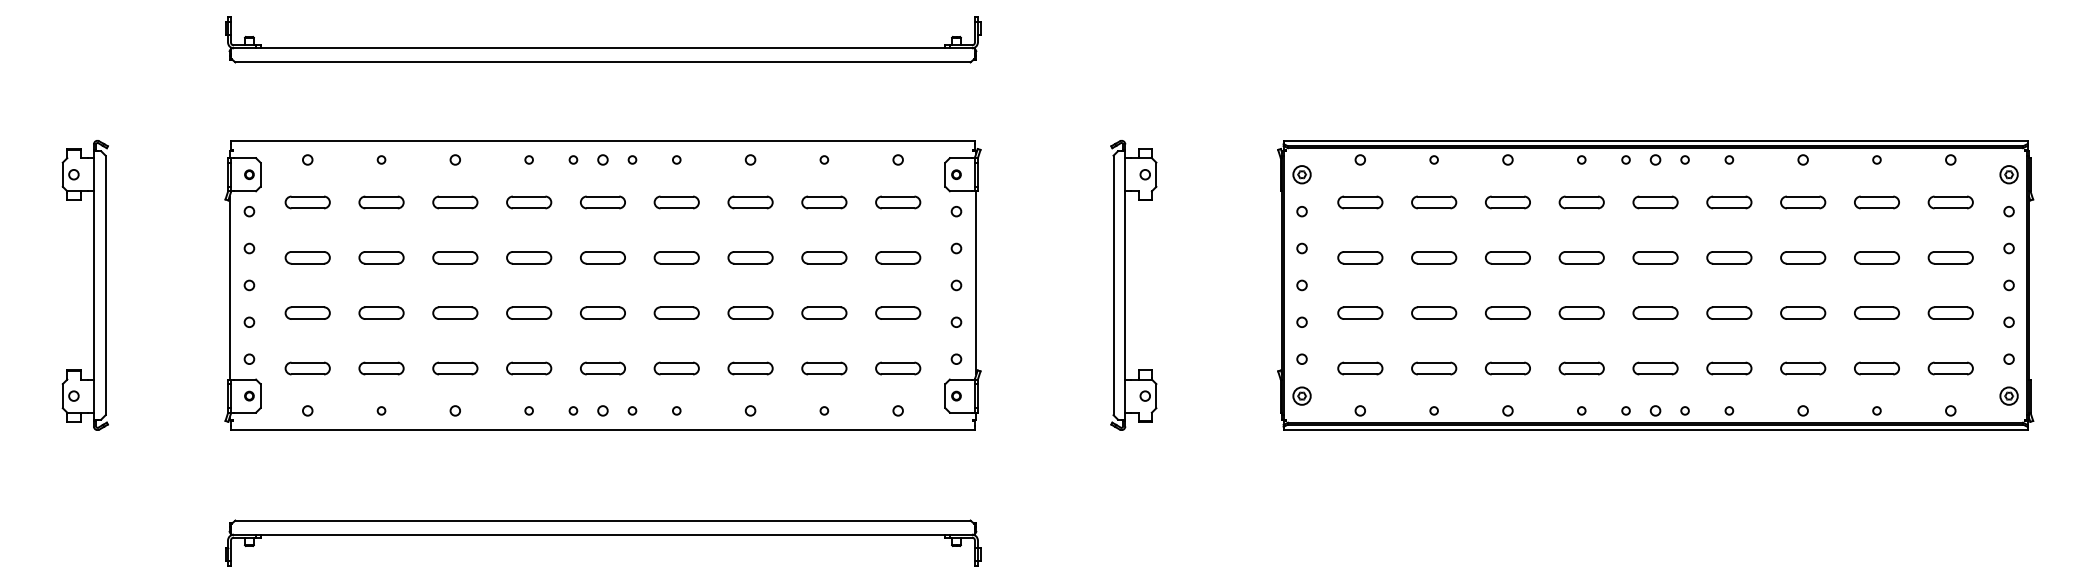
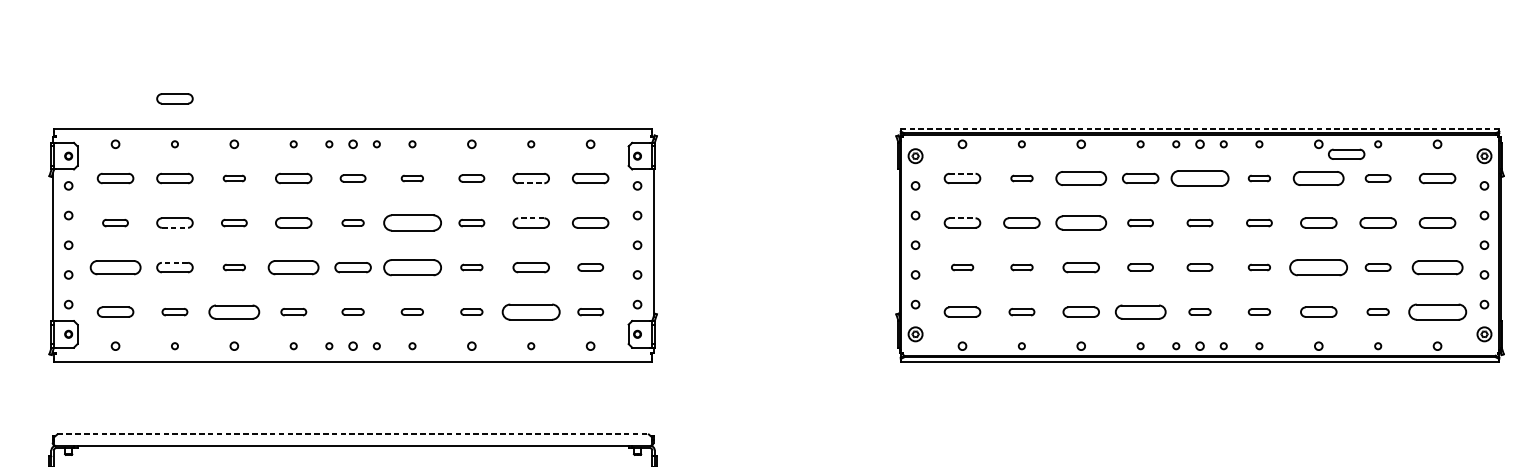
part: (603, 47) -> (353, 53), removed
part: (381, 103) -> (174, 98), added
line: (1655, 140) -> (1199, 128), solid -> dashed
part: (1837, 172) -> (1346, 154), added
line: (1360, 196) -> (962, 173), solid -> dashed
part: (455, 202) -> (234, 178), size x0.6
part: (602, 202) -> (352, 178), size x0.7
part: (676, 202) -> (412, 178), size x0.6
part: (750, 202) -> (471, 178), size x0.7
part: (1434, 202) -> (1022, 178), size x0.6
part: (1507, 202) -> (1080, 178), size x1.4
part: (1655, 202) -> (1199, 178), size x1.6
part: (1729, 202) -> (1259, 178), size x0.6
part: (1803, 202) -> (1319, 178), size x1.4
part: (1876, 202) -> (1377, 178), size x0.7
line: (824, 208) -> (531, 183), solid -> dashed
line: (823, 251) -> (530, 217), solid -> dashed
line: (1360, 251) -> (962, 217), solid -> dashed
part: (307, 257) -> (115, 222), size x0.7
part: (455, 257) -> (234, 222), size x0.7
part: (602, 257) -> (352, 222), size x0.6
part: (676, 257) -> (412, 222), size x1.6
part: (750, 257) -> (471, 222), size x0.7
part: (1507, 257) -> (1080, 222), size x1.4
part: (1581, 257) -> (1140, 222), size x0.7
part: (1655, 257) -> (1199, 222), size x0.7
part: (1729, 257) -> (1259, 222), size x0.7
line: (382, 263) -> (175, 227), solid -> dashed
part: (1125, 285) -> (773, 245), removed
line: (381, 307) -> (174, 263), solid -> dashed
part: (307, 312) -> (115, 267), size x1.4
part: (455, 312) -> (234, 267), size x0.6
part: (529, 312) -> (293, 267), size x1.4
part: (676, 312) -> (412, 267), size x1.6
part: (750, 312) -> (471, 267), size x0.6
part: (898, 312) -> (590, 267), size x0.7
part: (1360, 312) -> (962, 267), size x0.6
part: (1434, 312) -> (1022, 267), size x0.6
part: (1581, 312) -> (1140, 267), size x0.7
part: (1655, 312) -> (1199, 267), size x0.7
part: (1729, 312) -> (1259, 267), size x0.6
part: (1803, 312) -> (1319, 267), size x1.6
part: (1876, 312) -> (1377, 267), size x0.7
part: (1950, 312) -> (1437, 267), size x1.4
part: (381, 368) -> (174, 312), size x0.7
part: (455, 368) -> (234, 312), size x1.4
part: (529, 368) -> (293, 312), size x0.7
part: (602, 368) -> (352, 312), size x0.6
part: (676, 368) -> (412, 312), size x0.6
part: (750, 368) -> (471, 312), size x0.6
part: (824, 368) -> (531, 312), size x1.6
part: (898, 368) -> (590, 312), size x0.7
part: (1434, 368) -> (1022, 312), size x0.7
part: (1581, 368) -> (1140, 312), size x1.4
part: (1655, 368) -> (1199, 312), size x0.6
part: (1729, 368) -> (1259, 312), size x0.6
part: (1876, 368) -> (1377, 312), size x0.6
part: (1950, 368) -> (1437, 312), size x1.6
line: (602, 520) -> (352, 434), solid -> dashed

